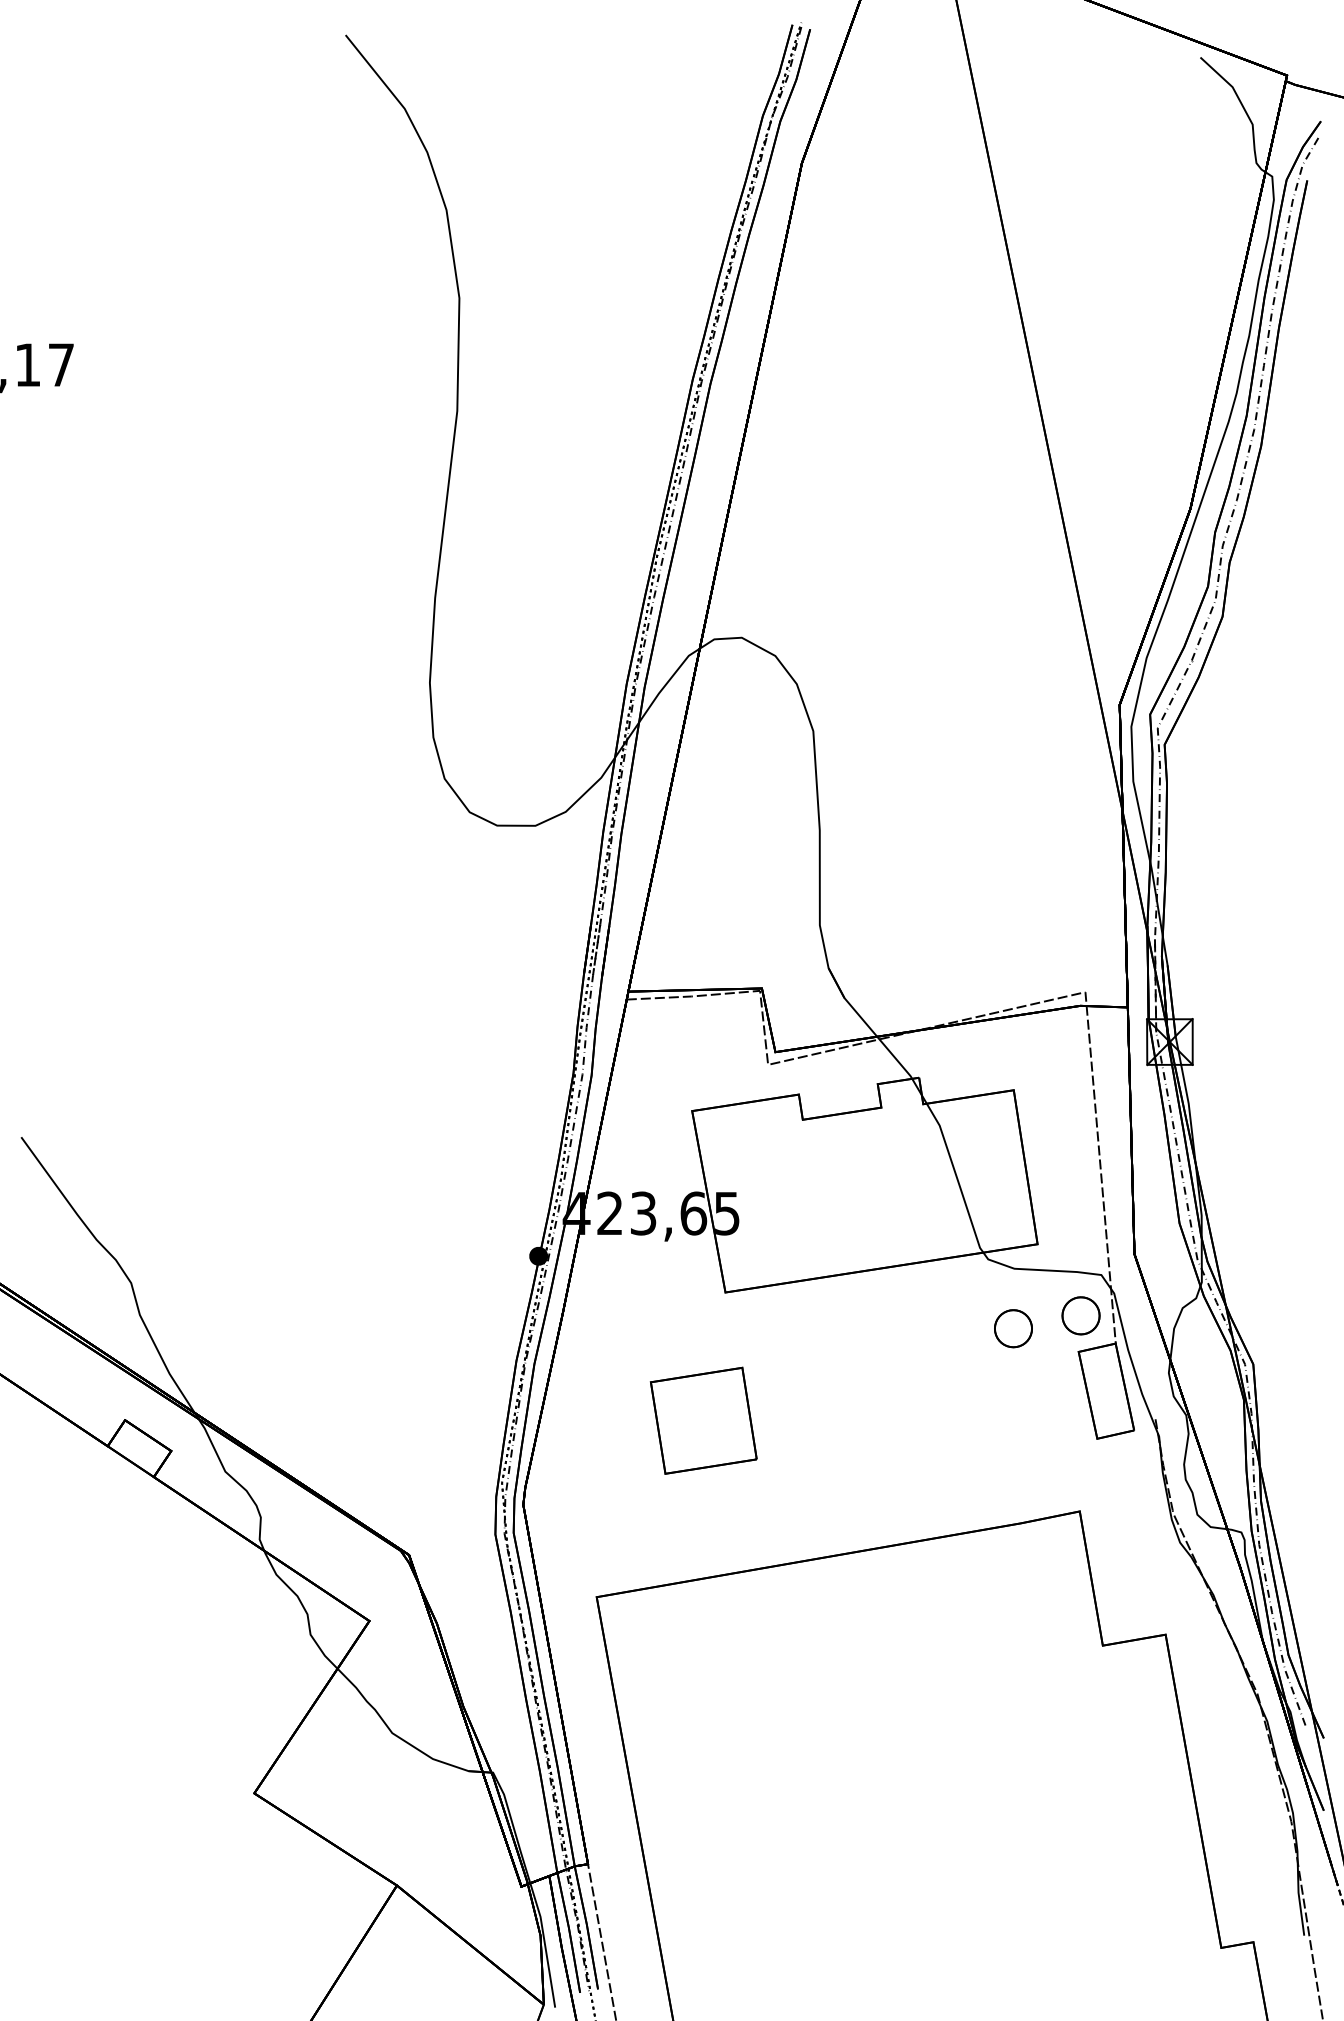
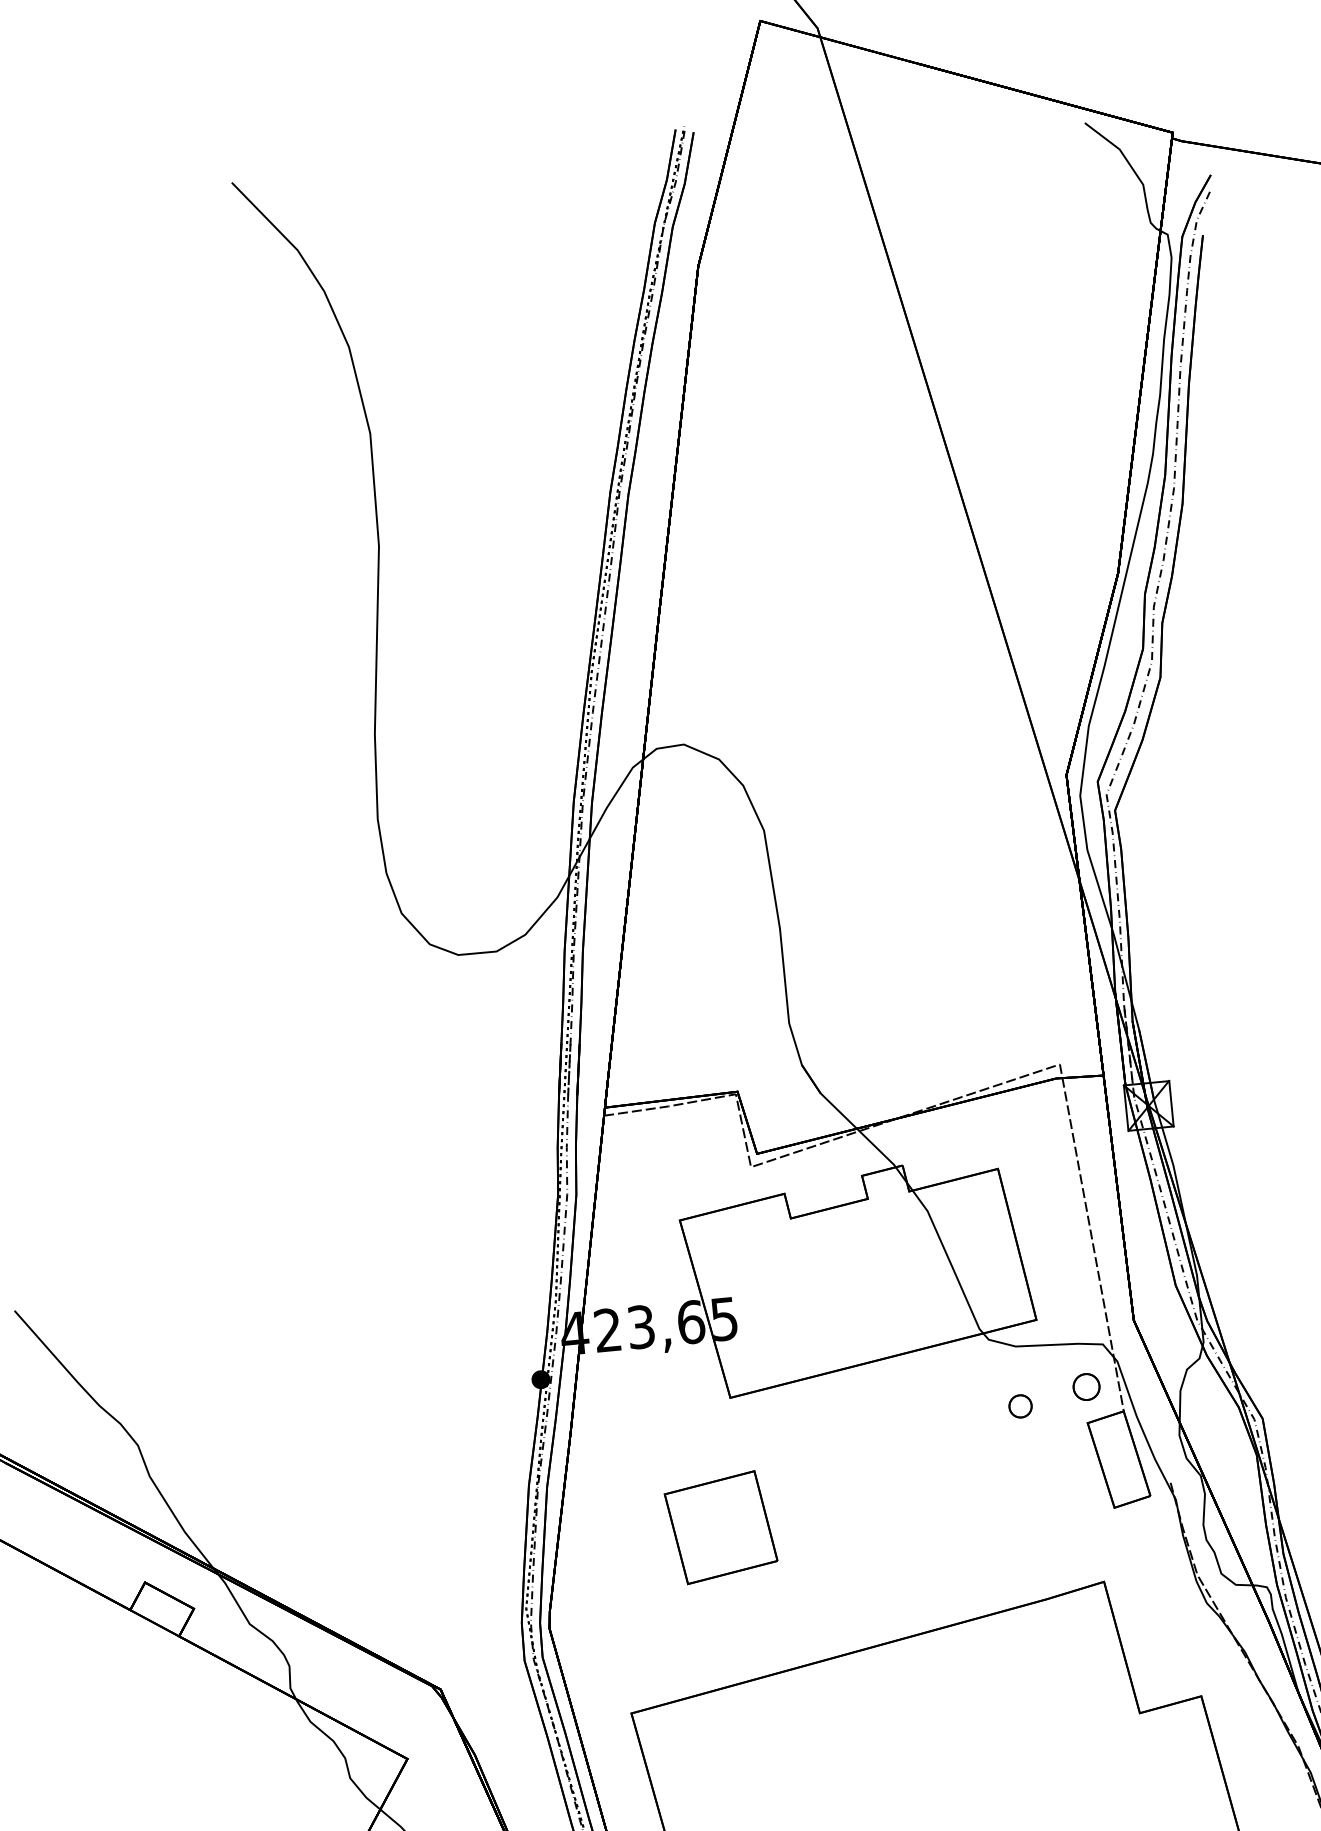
part: (1080, 1315) -> (1086, 1386), size x0.7
part: (1013, 1328) -> (1020, 1406), size x0.6

